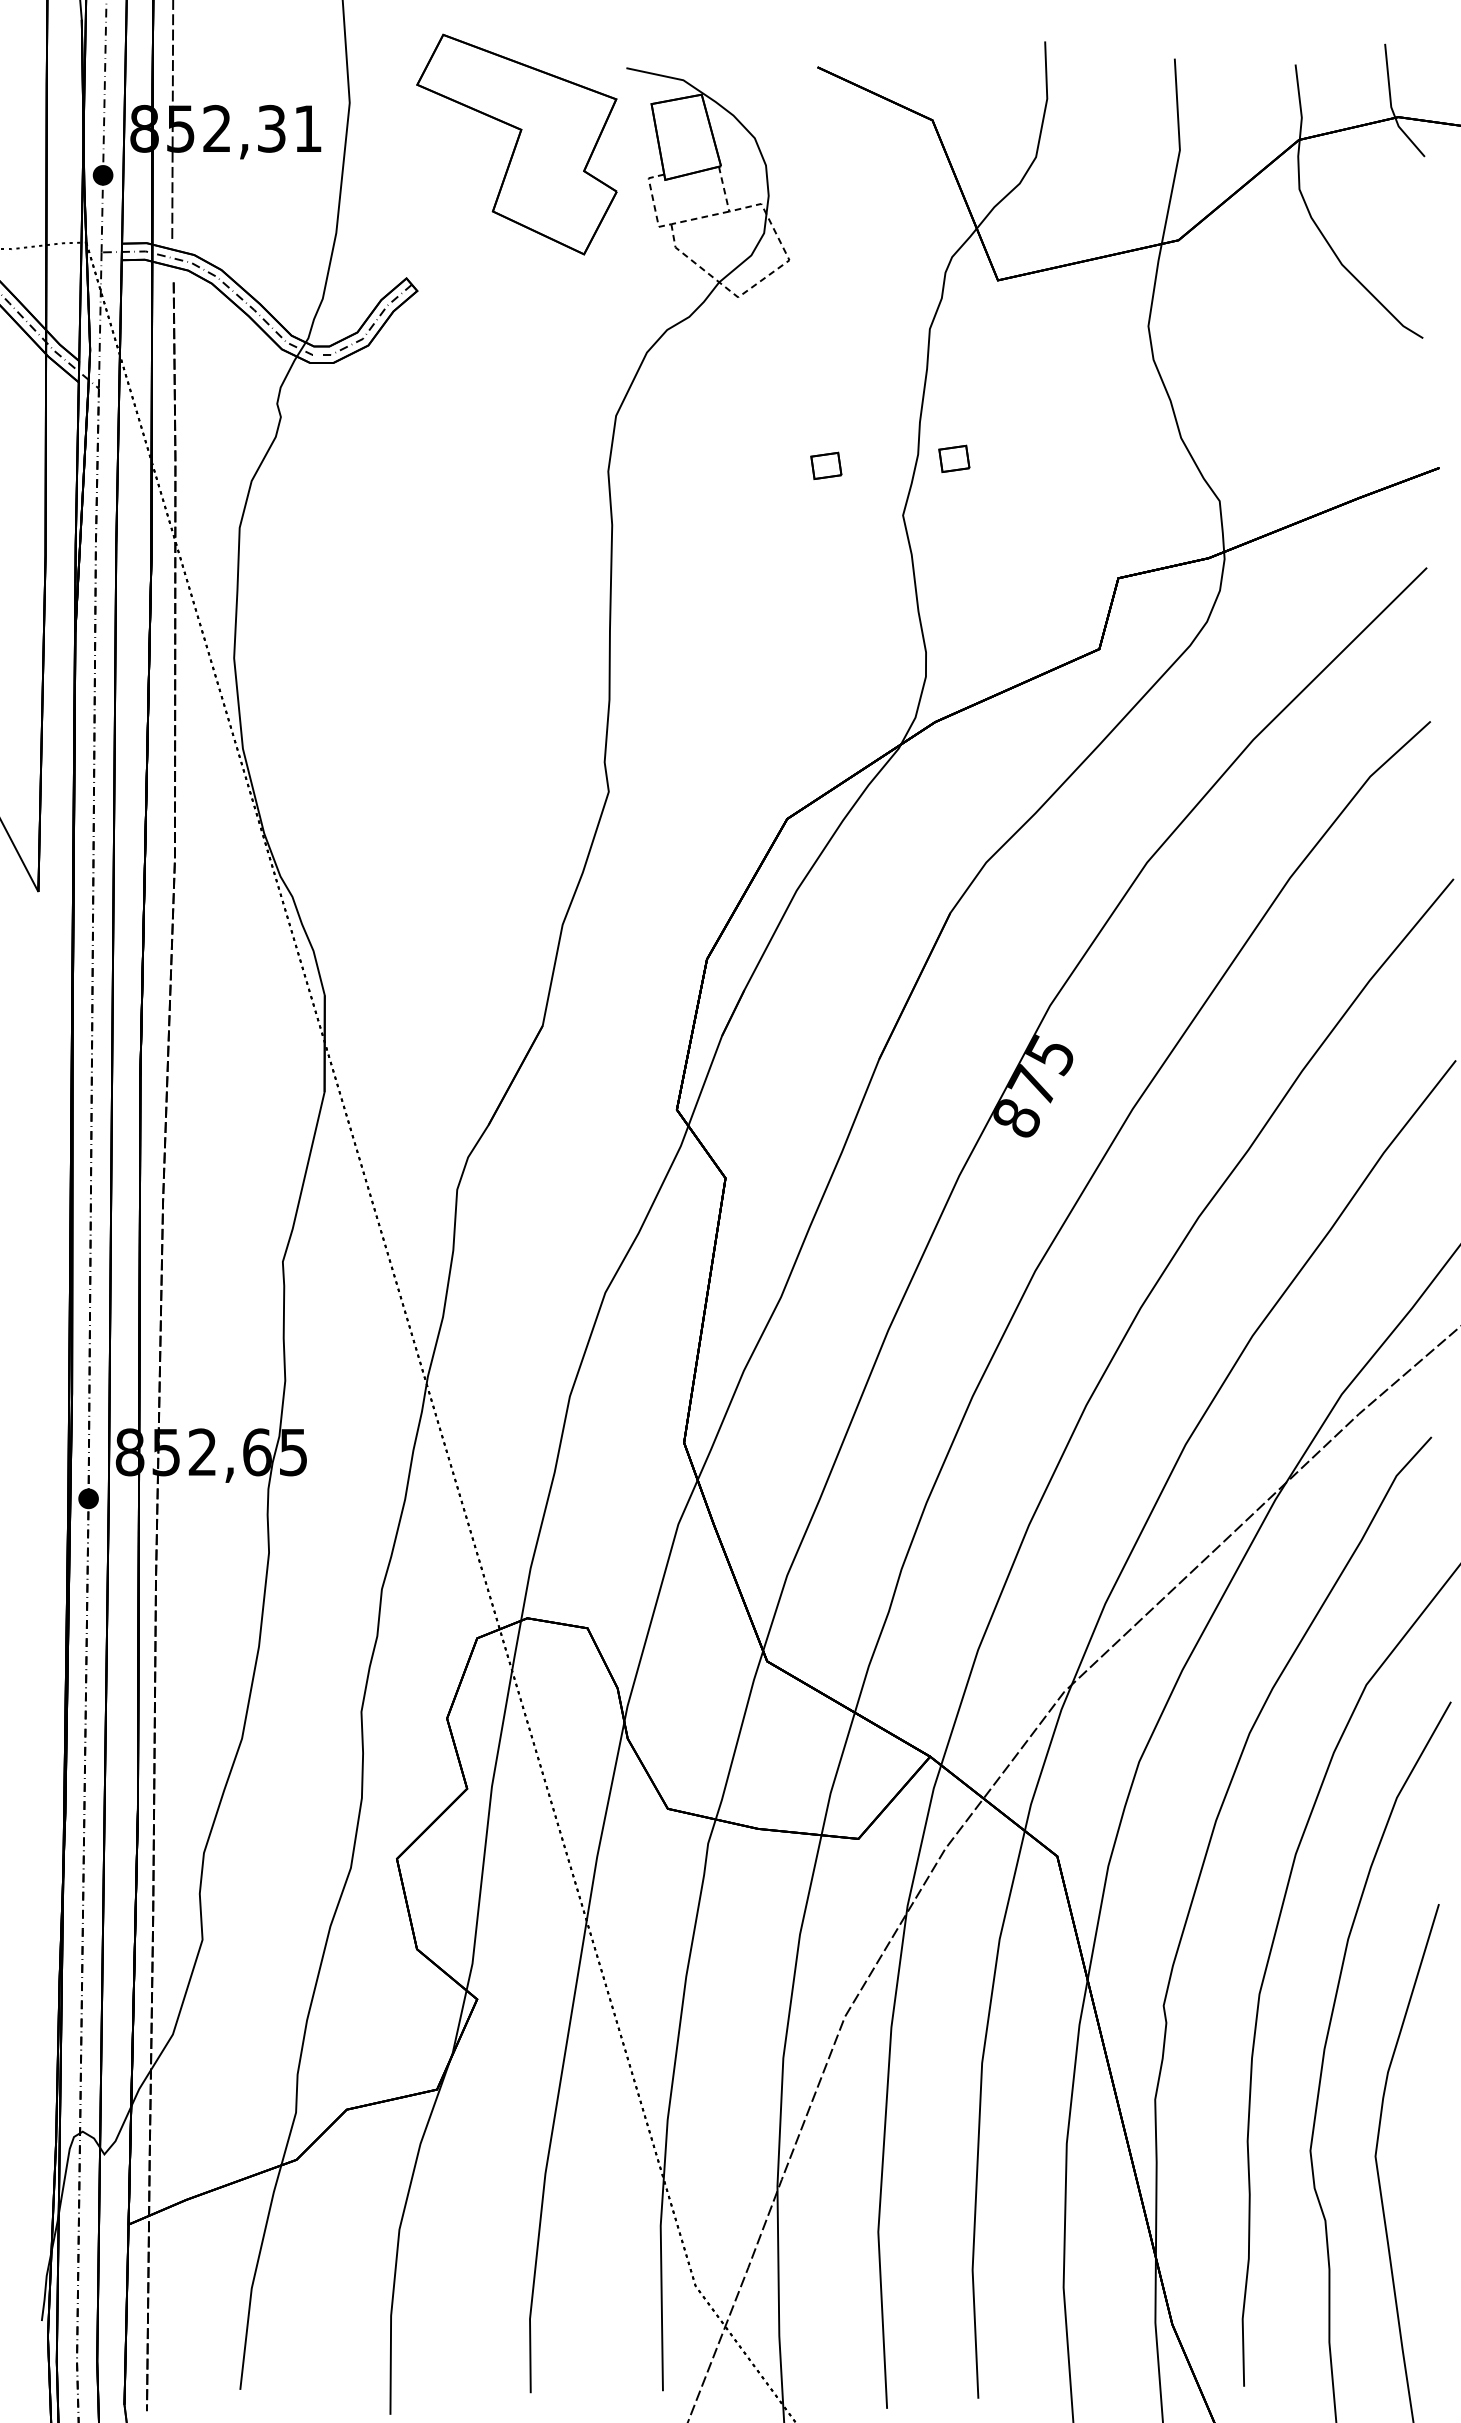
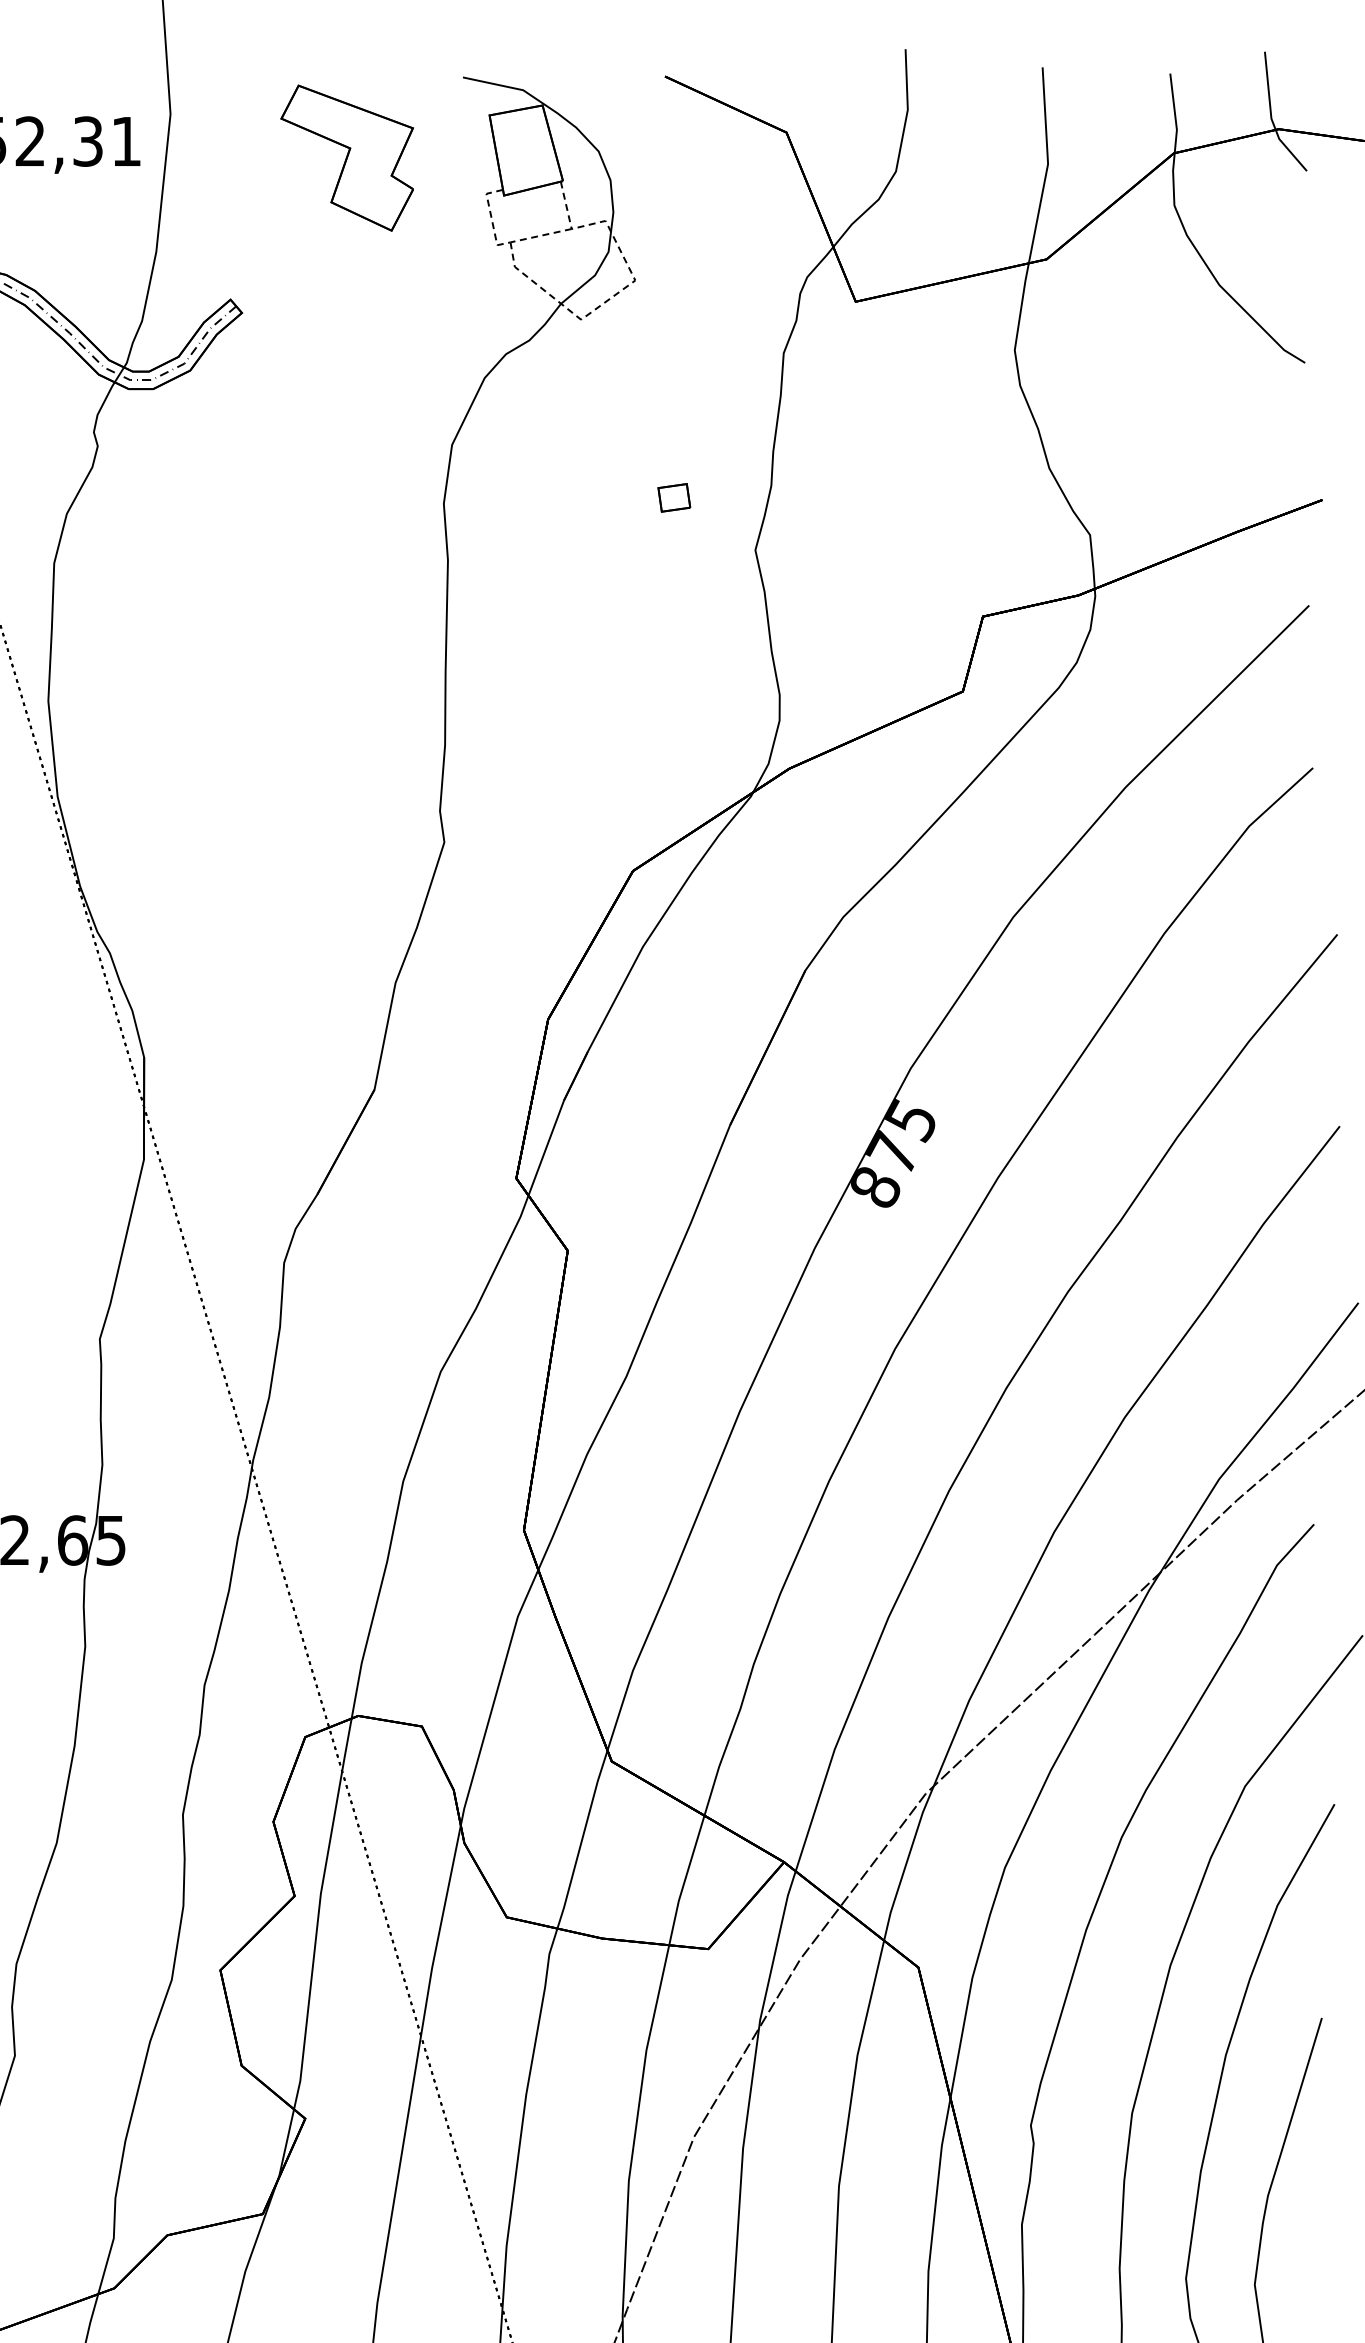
part: (516, 144) -> (346, 158), size x0.62
part: (954, 458) -> (809, 490), removed

